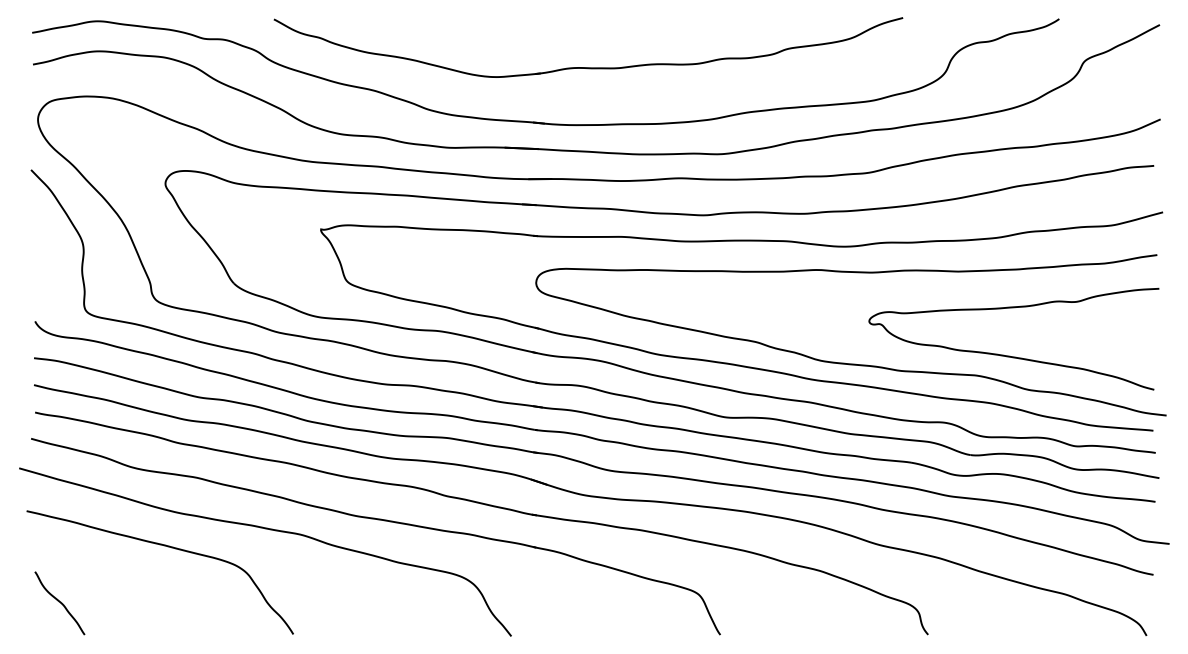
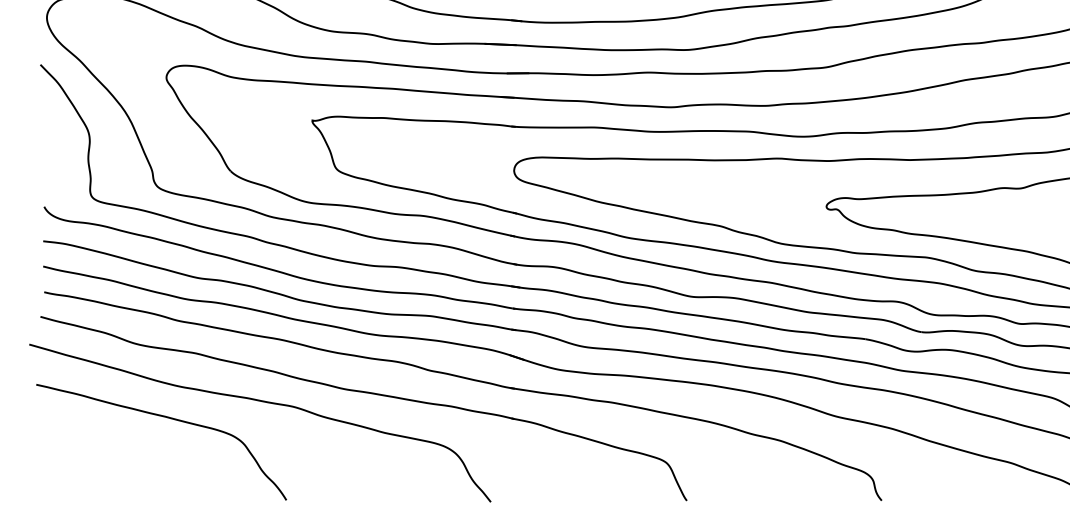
curve: (59, 602) -> (67, 470), removed

